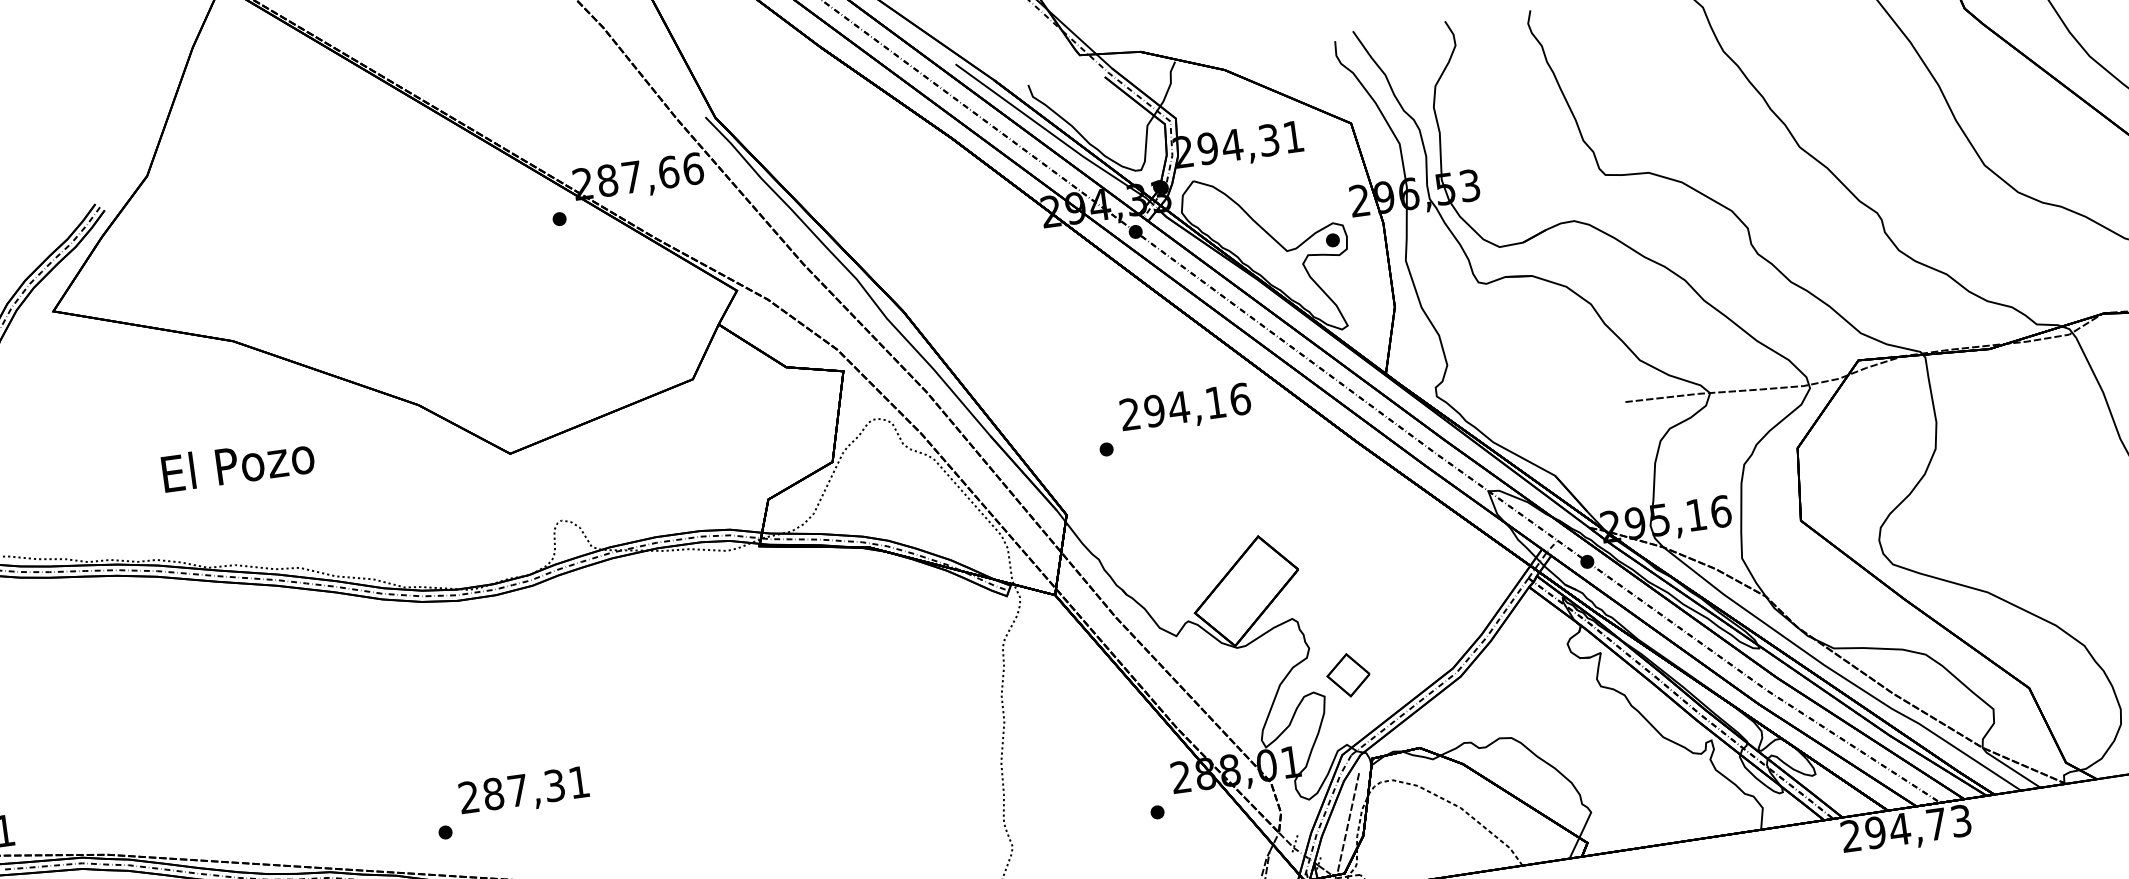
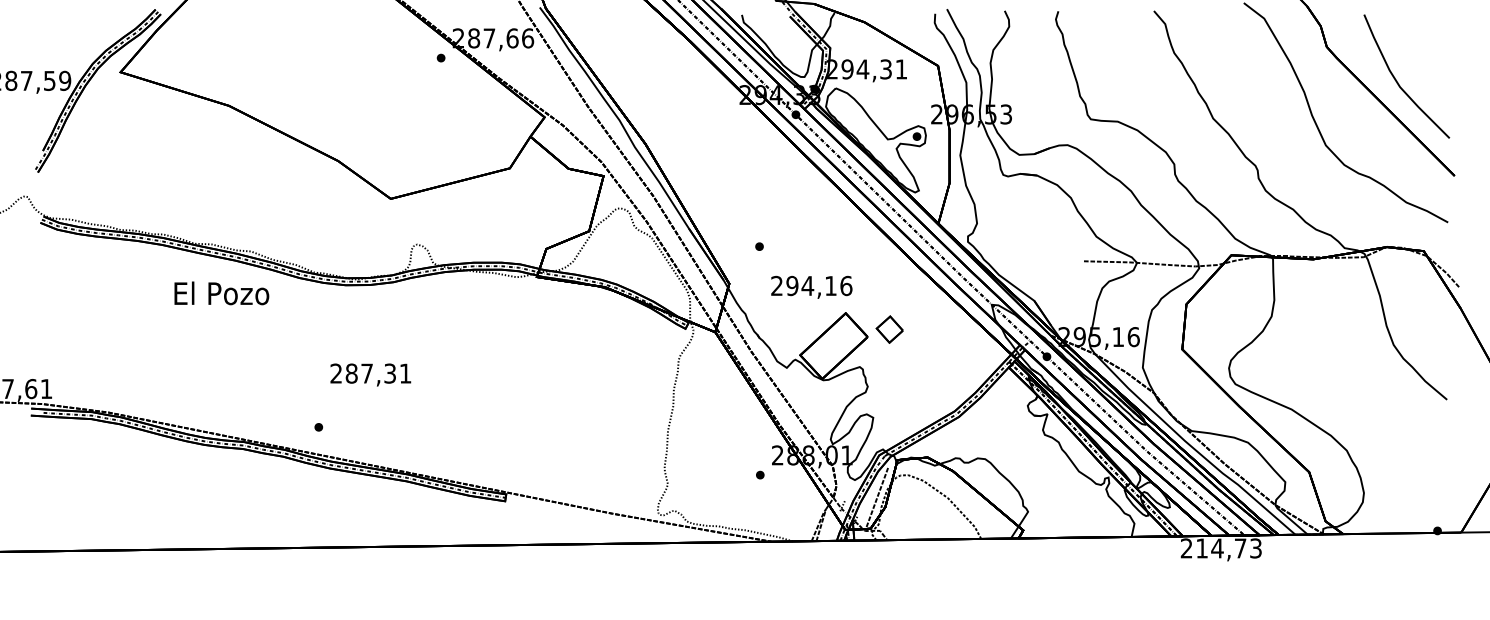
text: (1185, 407) -> (811, 286), moved
text: (237, 464) -> (221, 293), moved
part: (1347, 675) -> (889, 329), moved
text: (523, 791) -> (370, 374), moved
text: (1876, 832) -> (1202, 548), 294,73 -> 214,73

